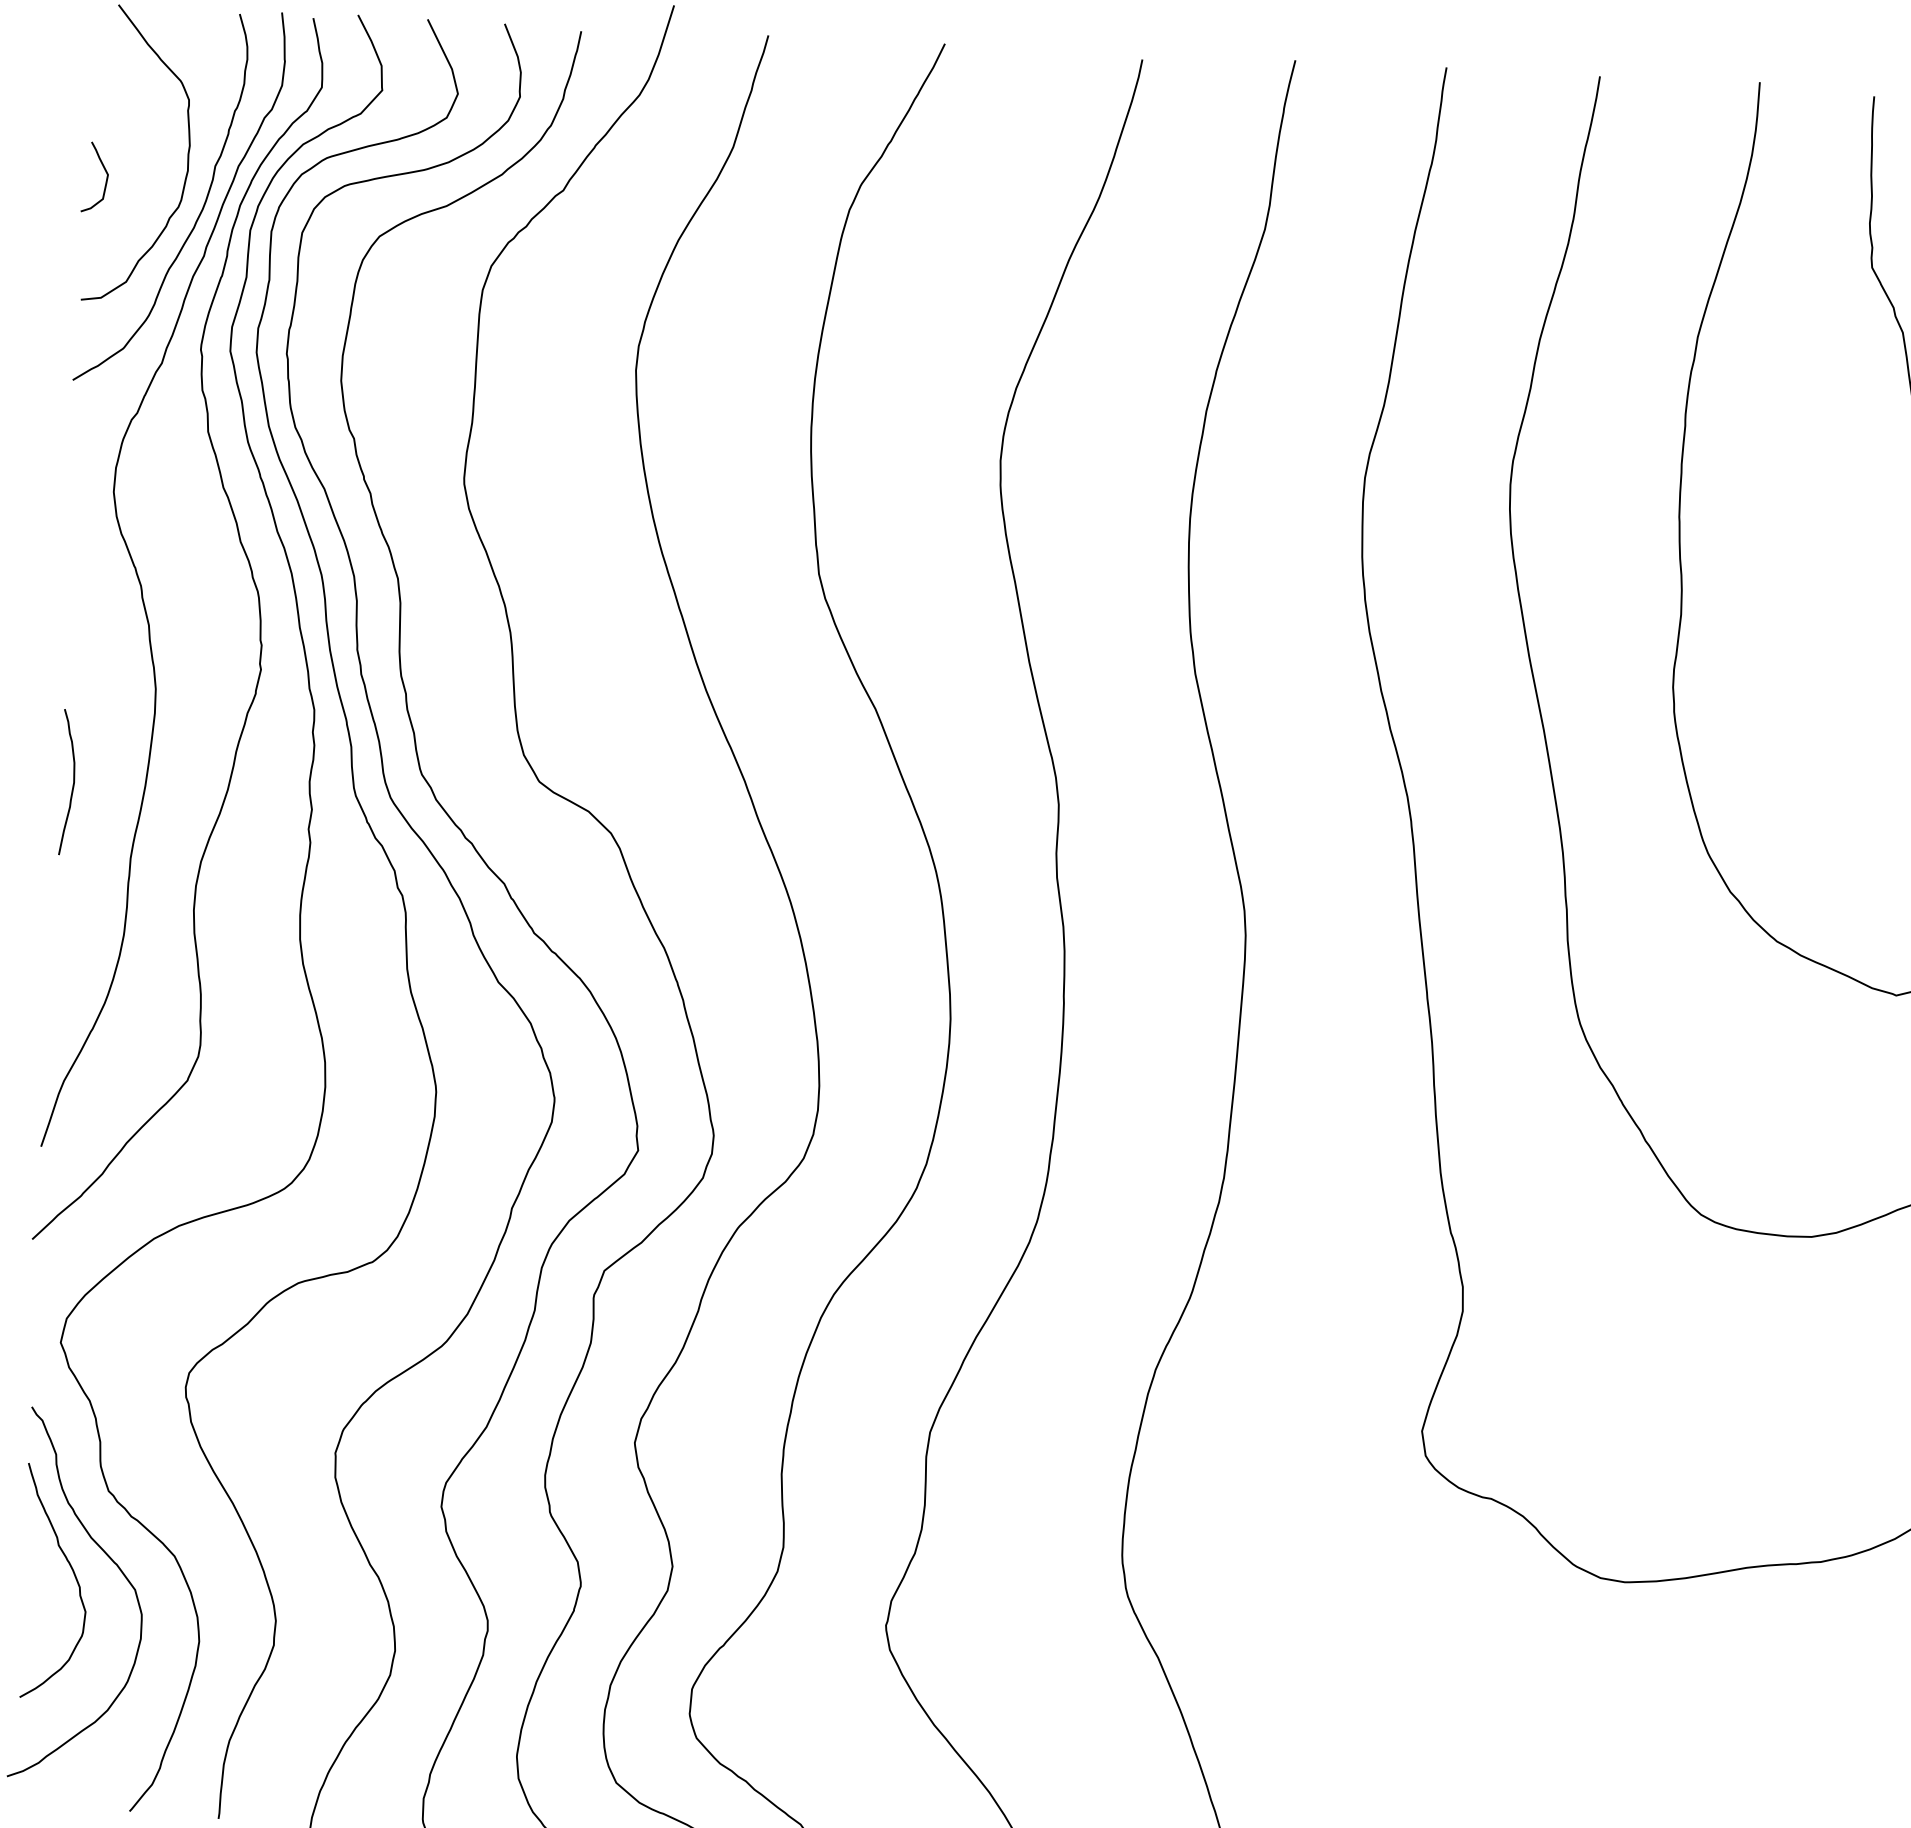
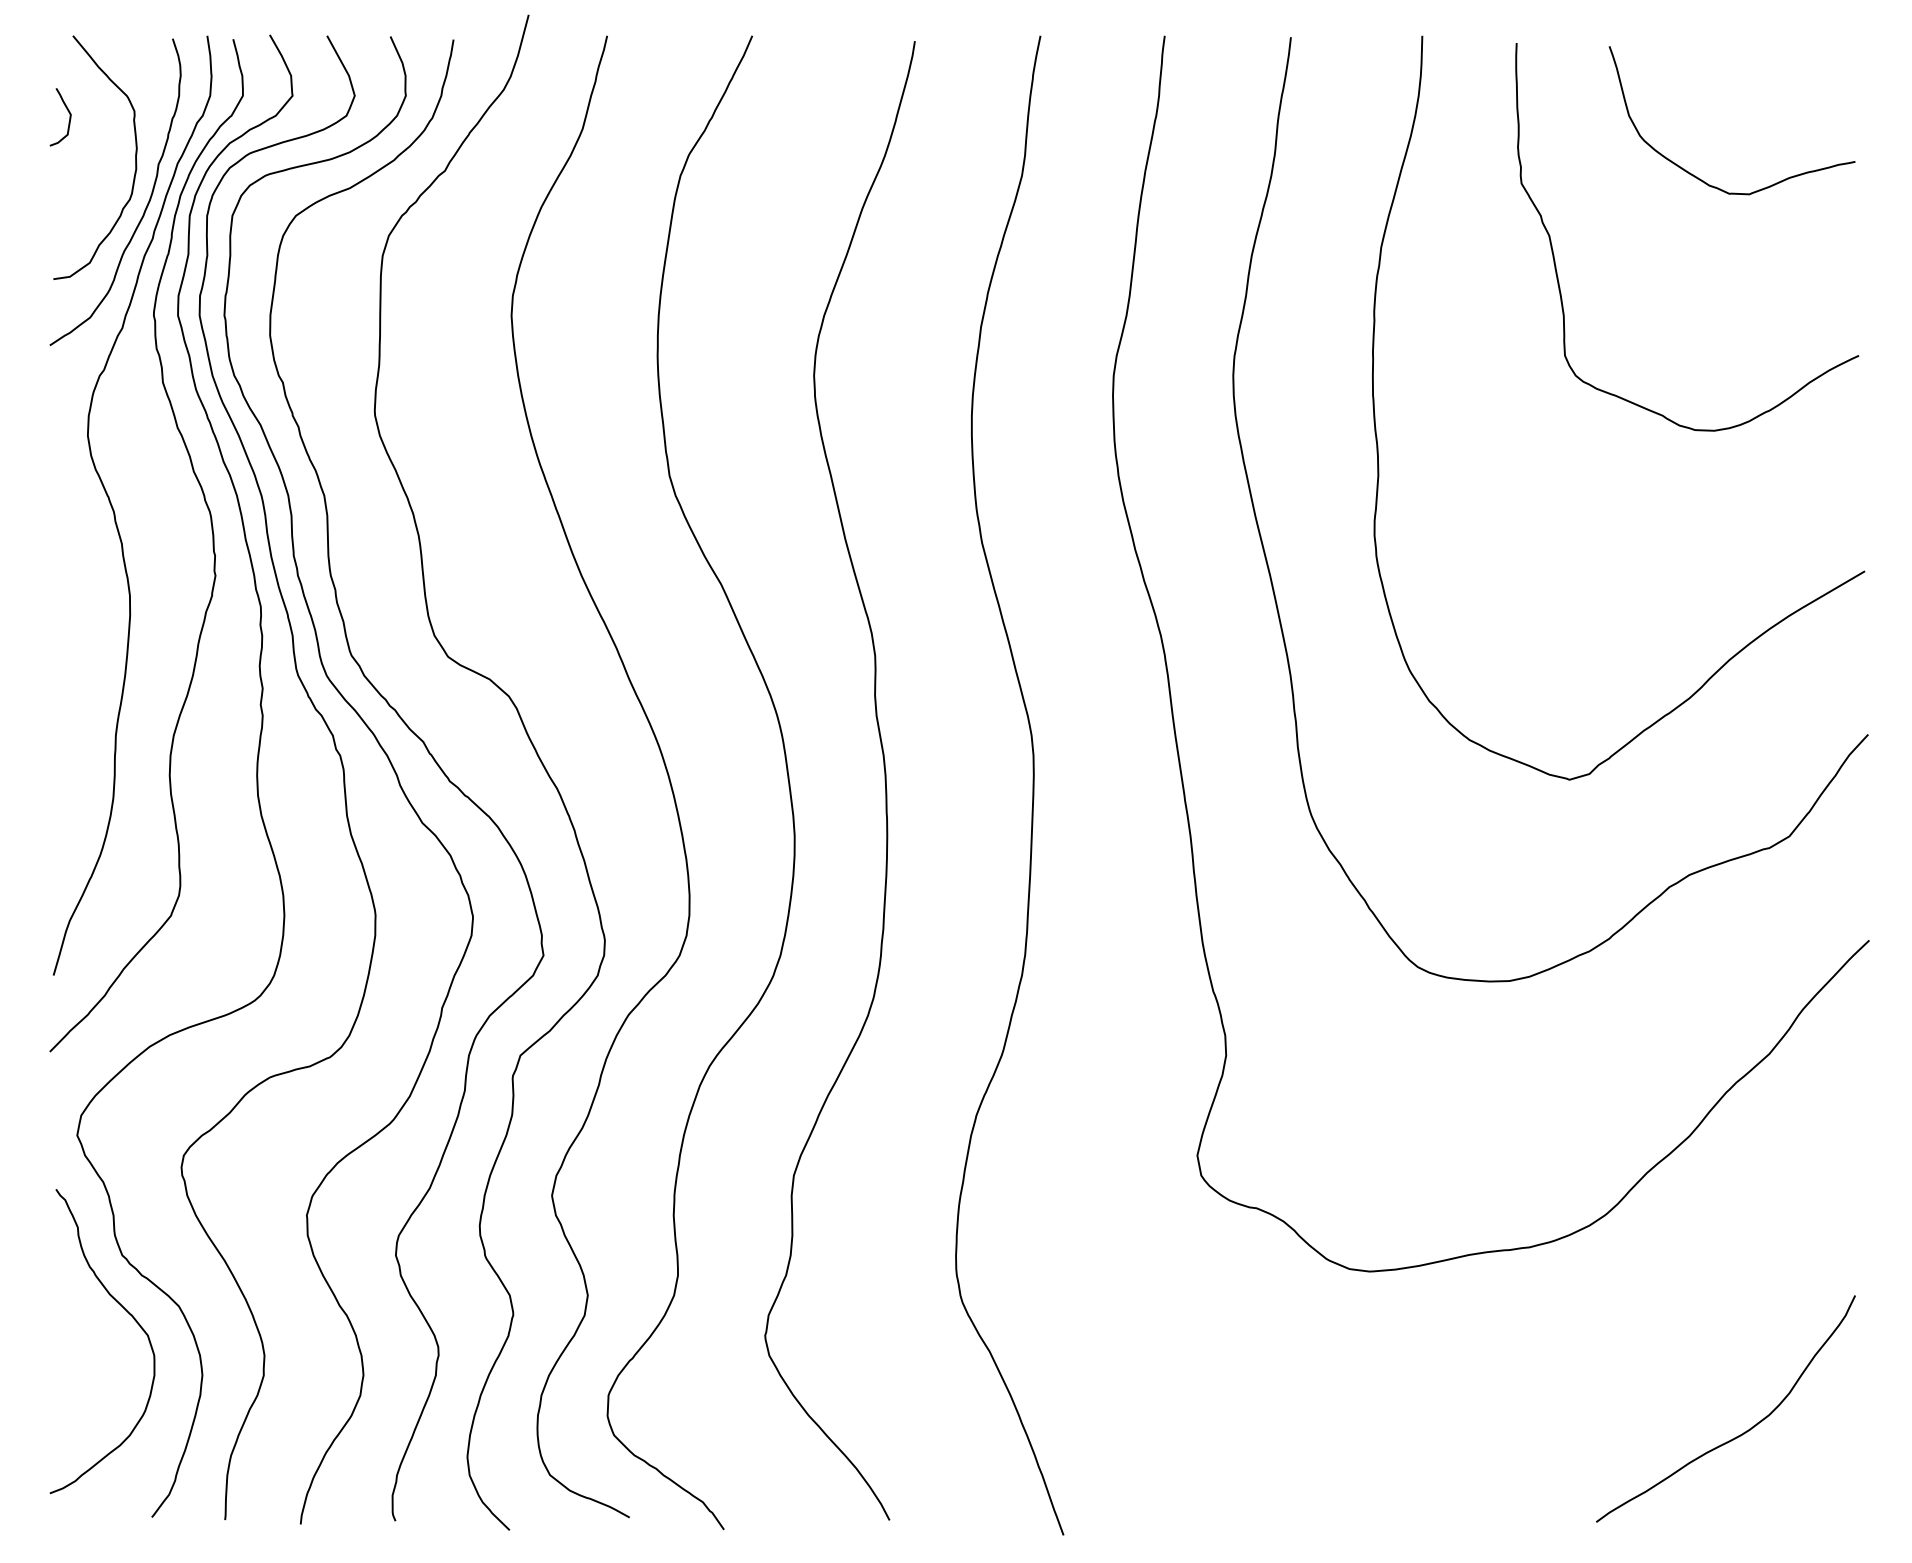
curve: (106, 178) -> (69, 117), moved
curve: (72, 782) -> (65, 675), removed
curve: (73, 1574) -> (96, 1325), removed

